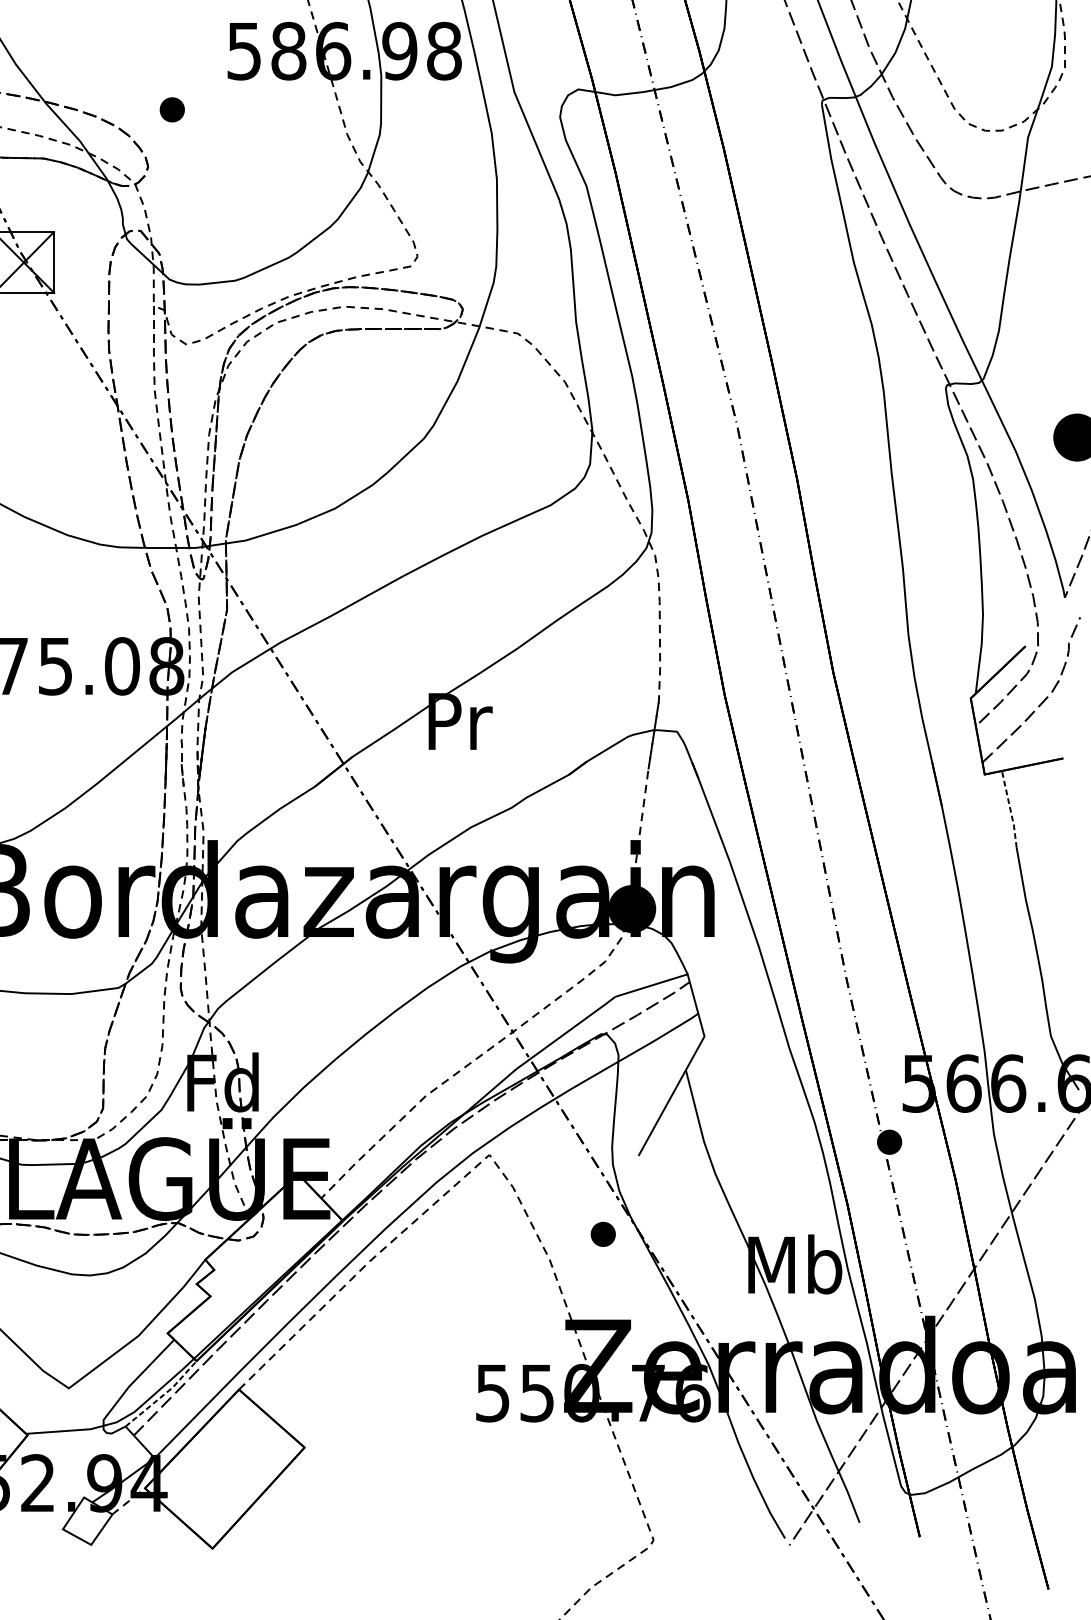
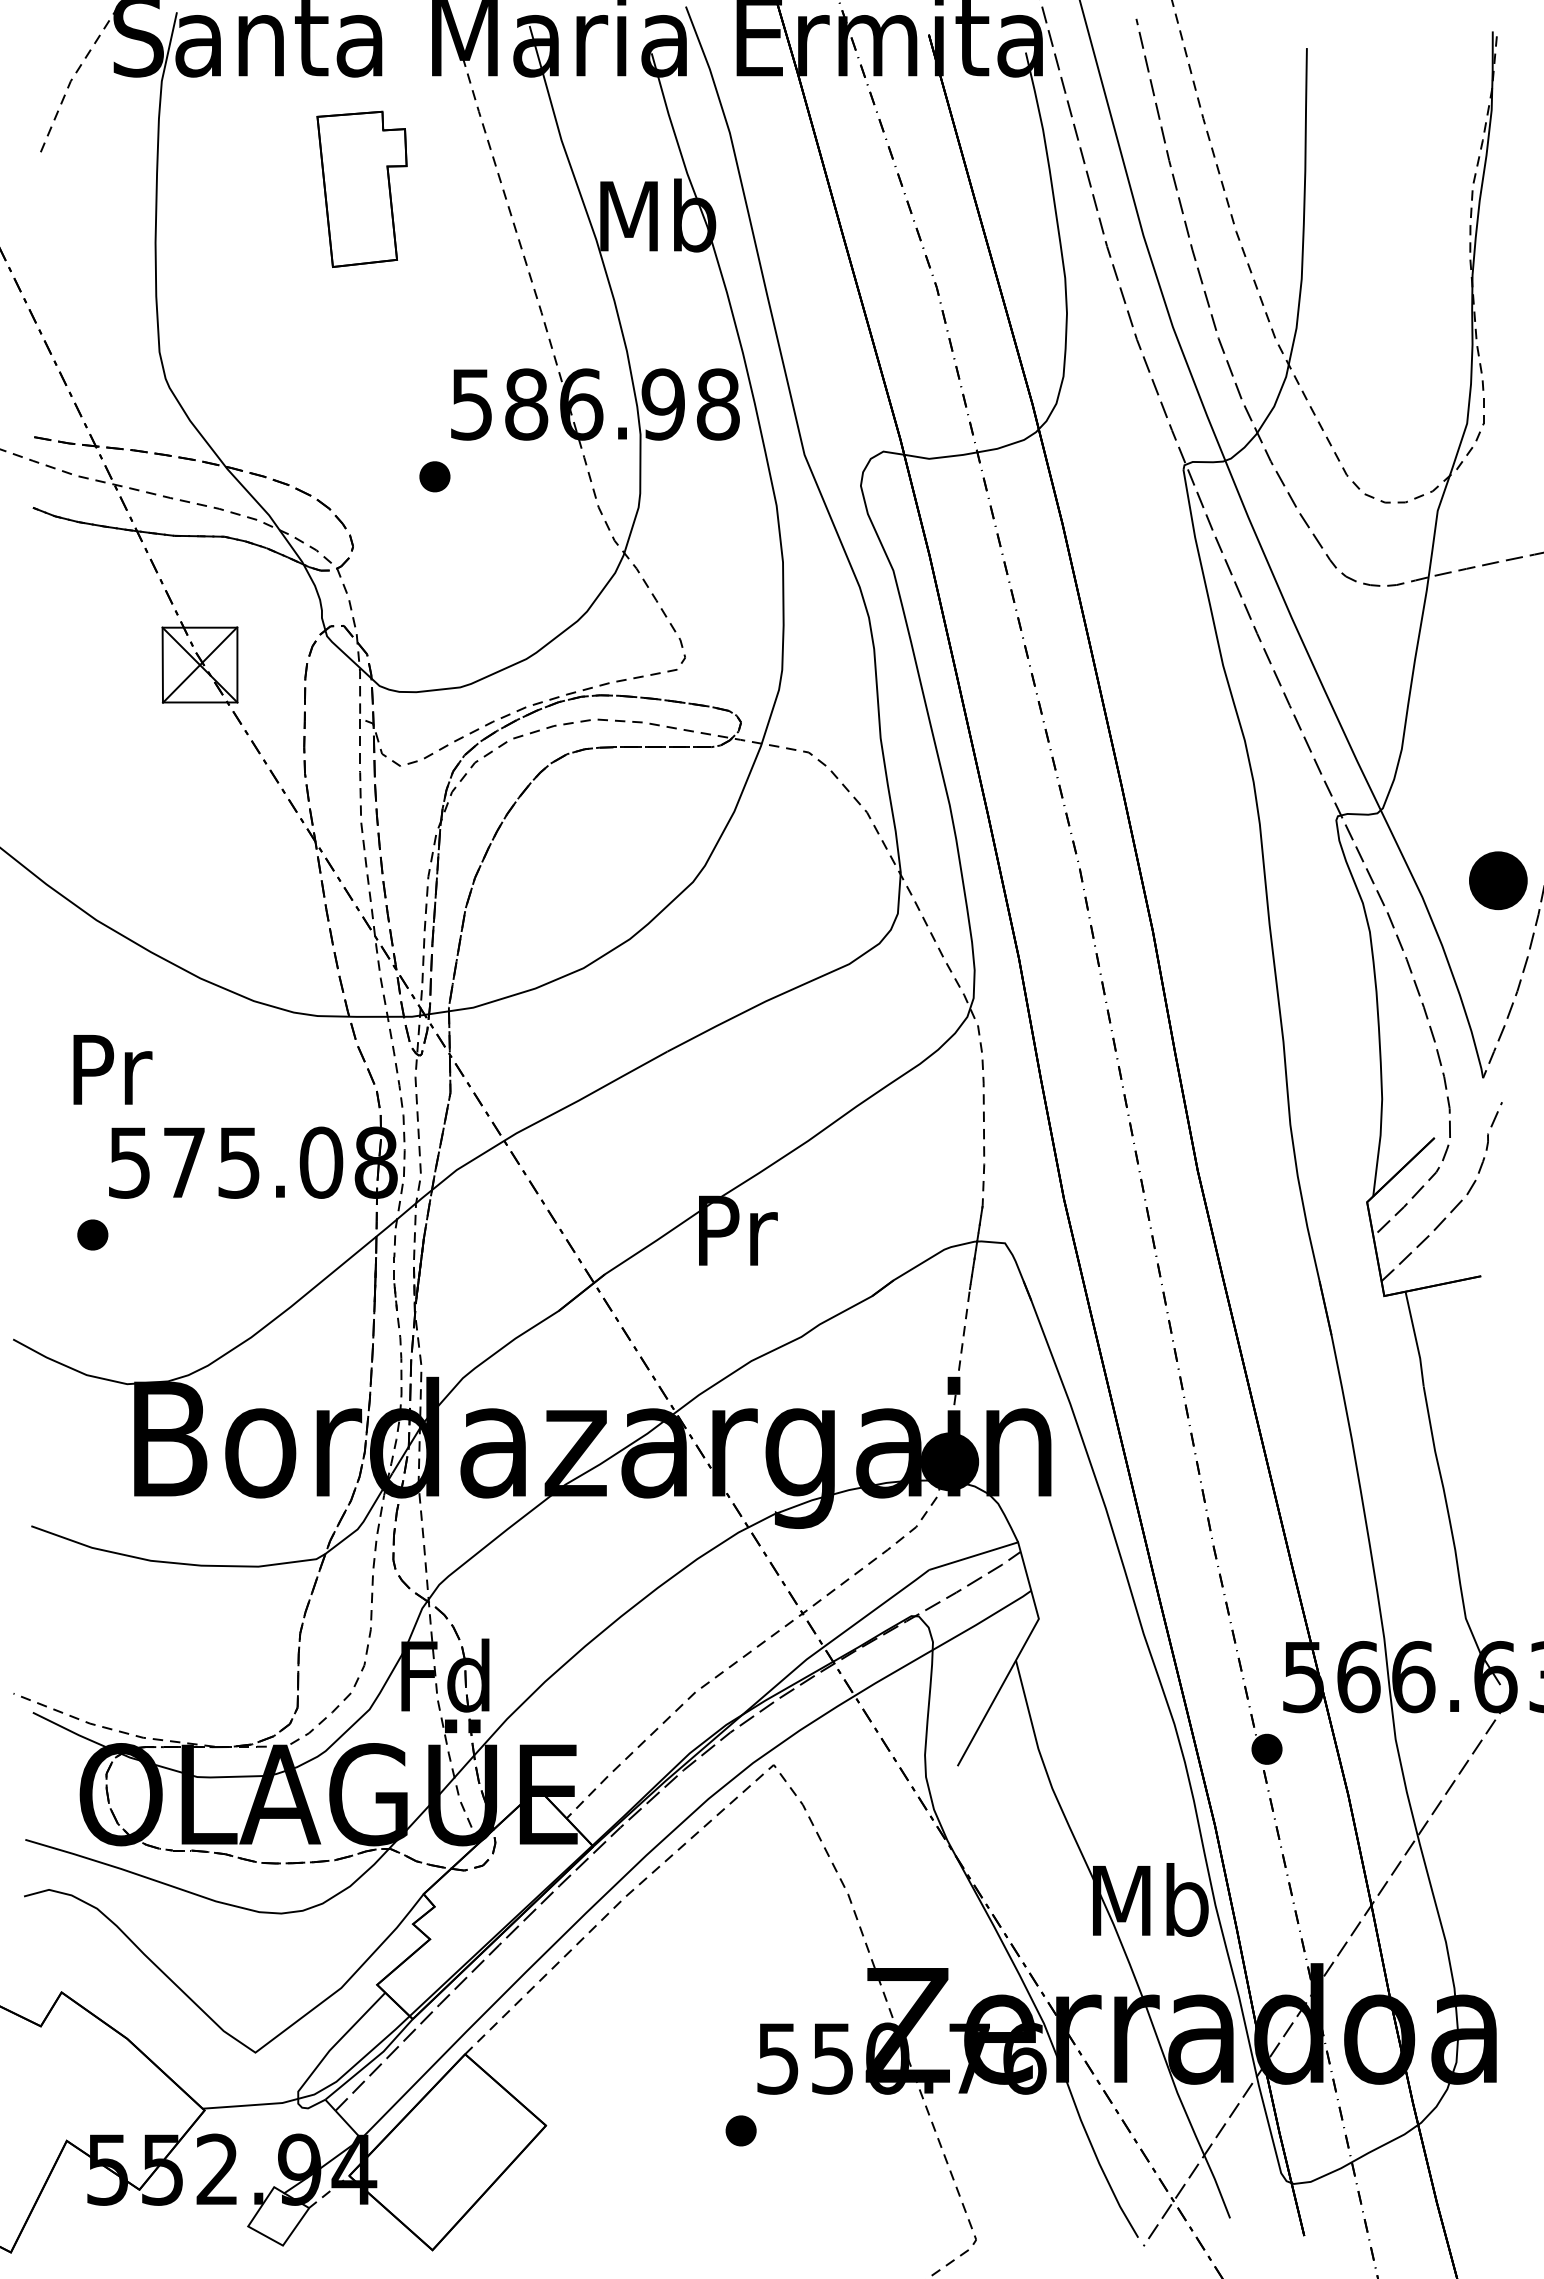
part: (171, 109) -> (434, 476), moved
line: (1010, 808) -> (1415, 1338), dashed -> solid
part: (602, 1234) -> (740, 2130), moved
line: (163, 1395) -> (372, 2061), dashed -> solid

